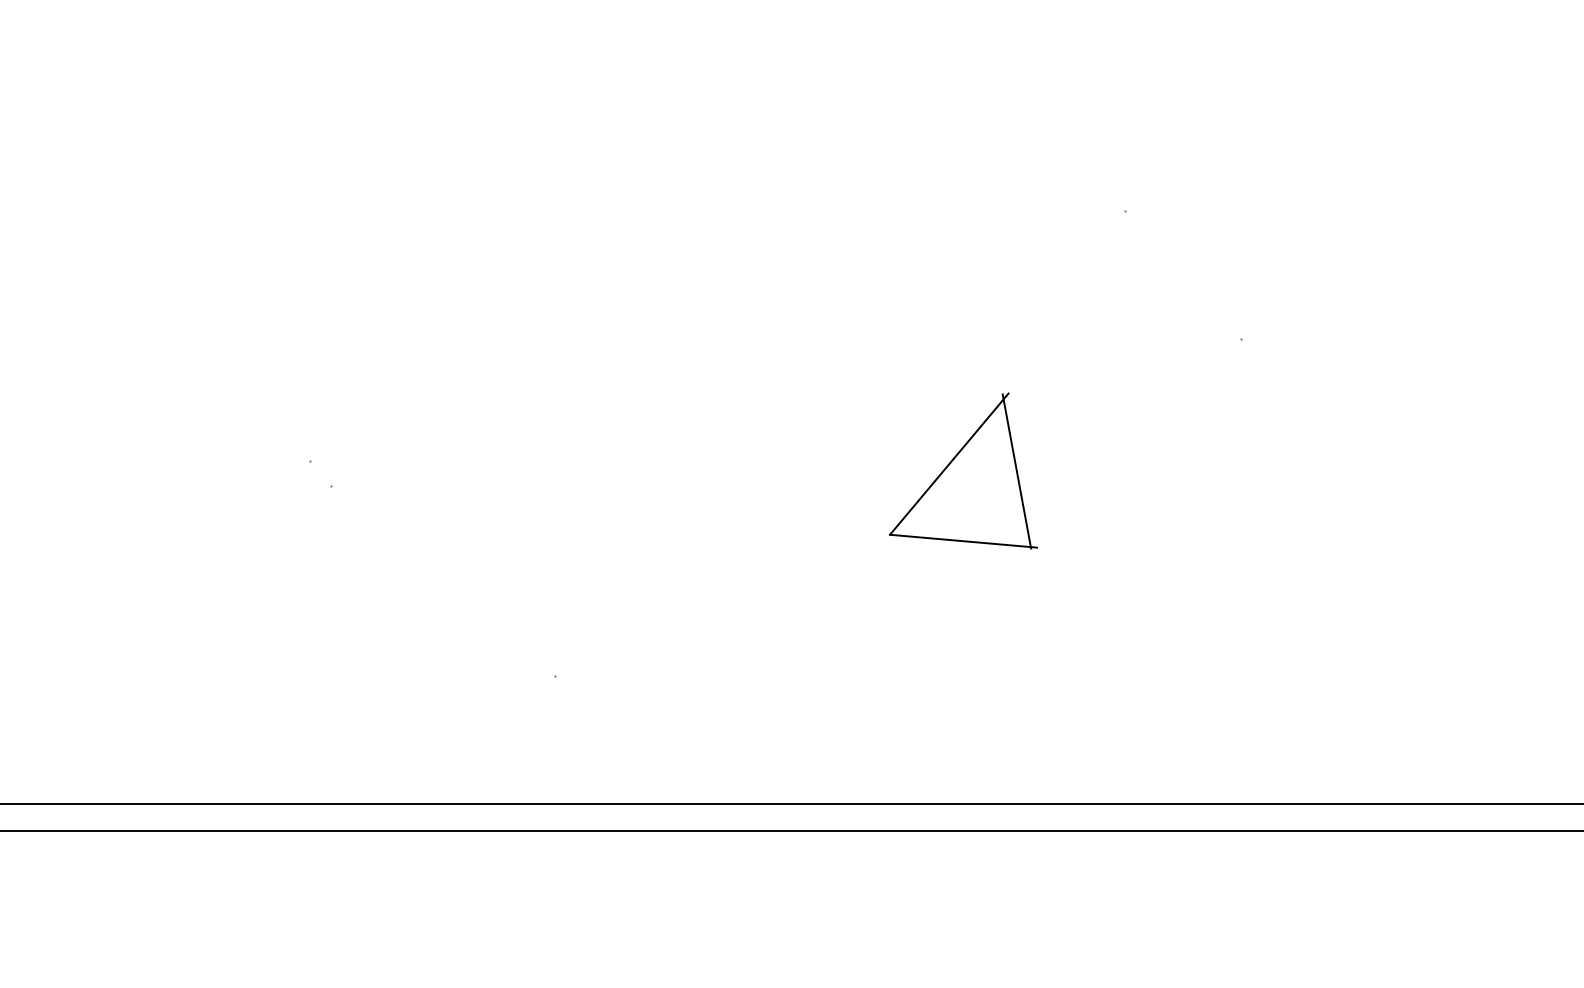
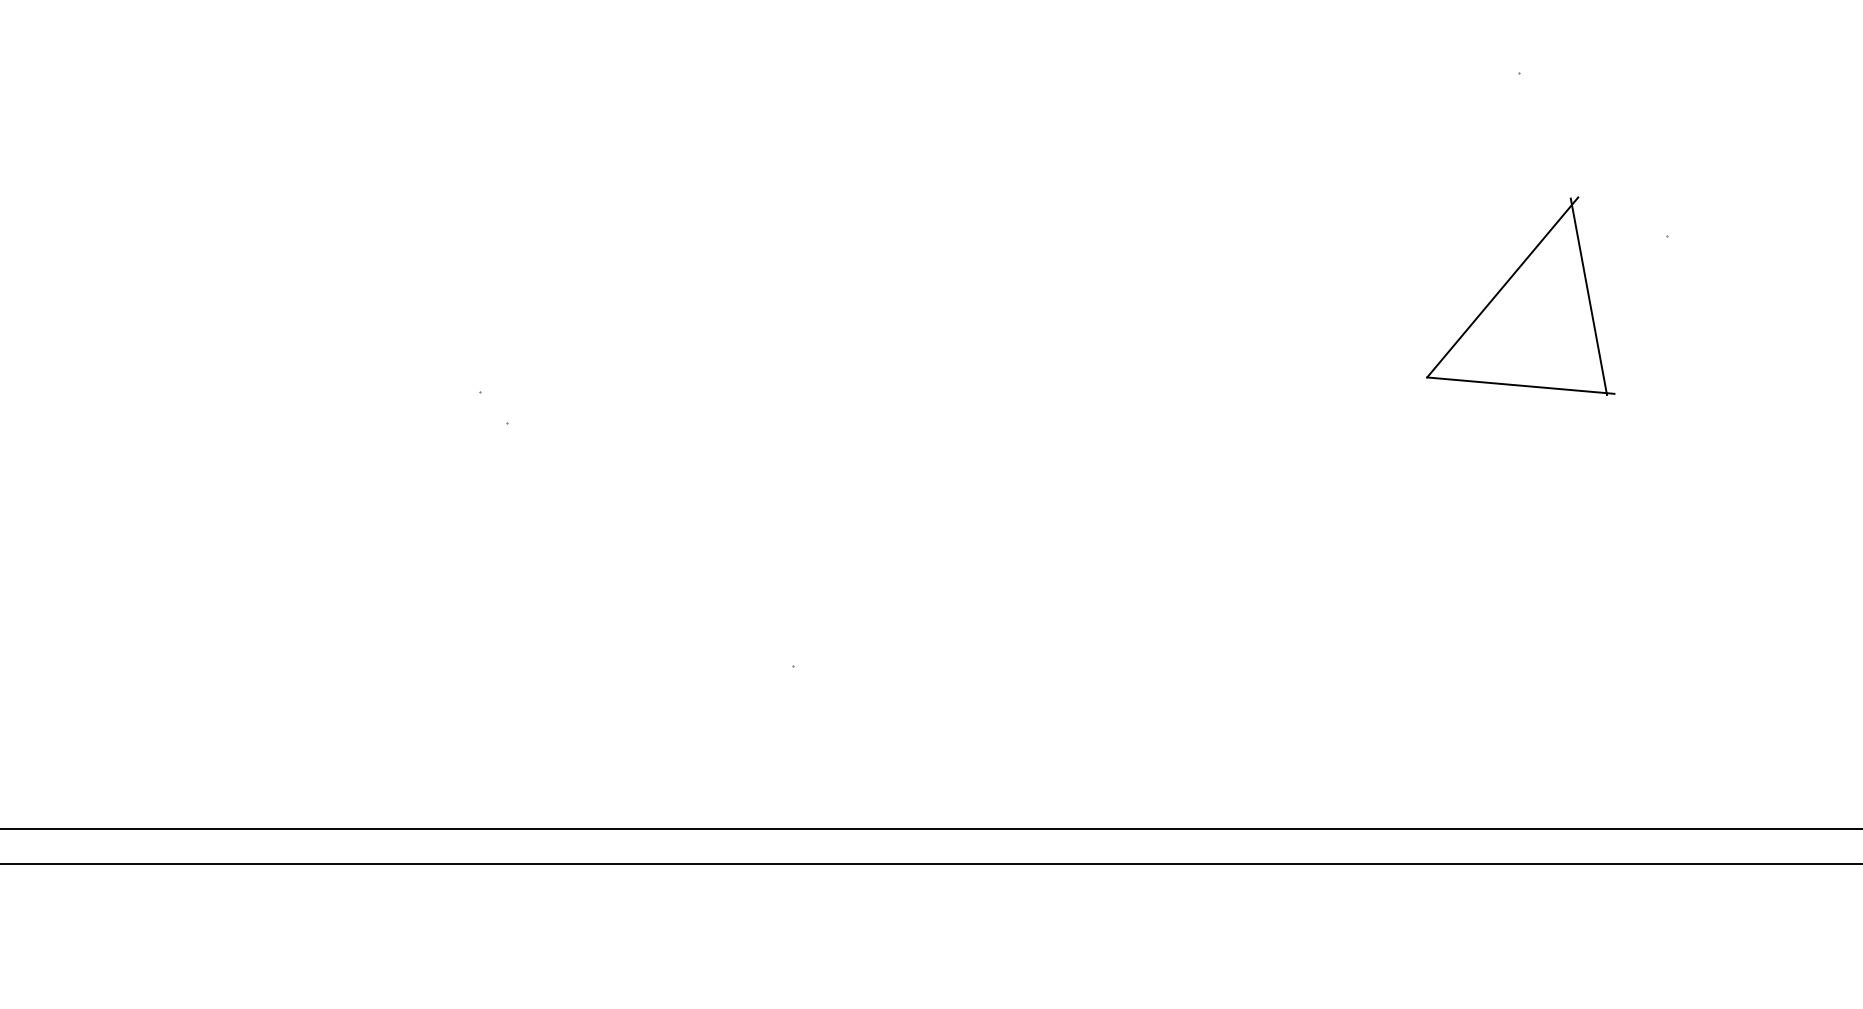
part: (963, 470) -> (1520, 295), moved

